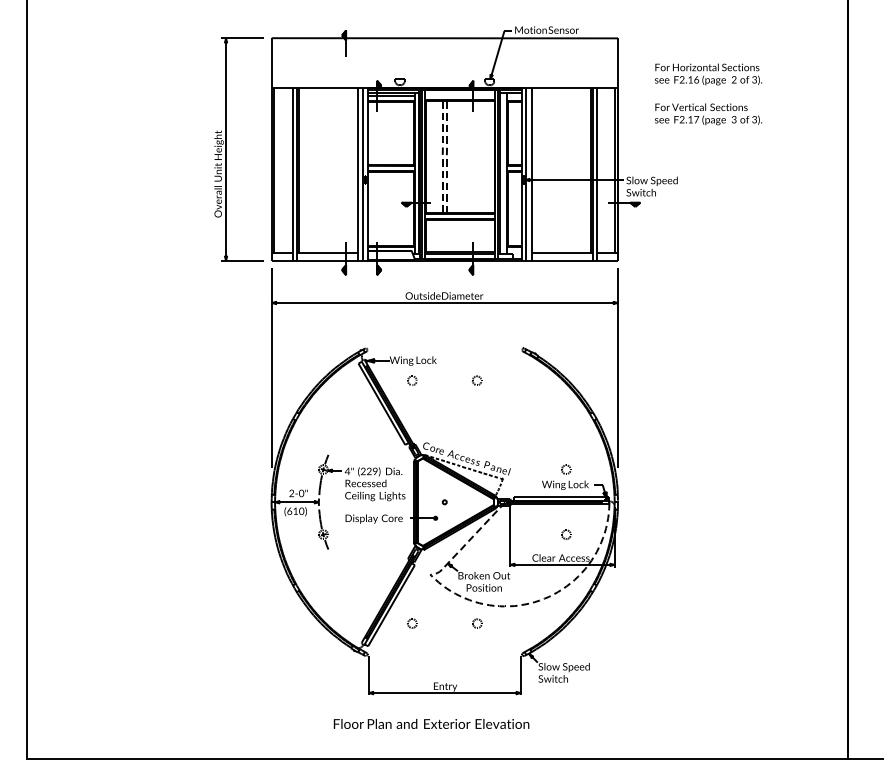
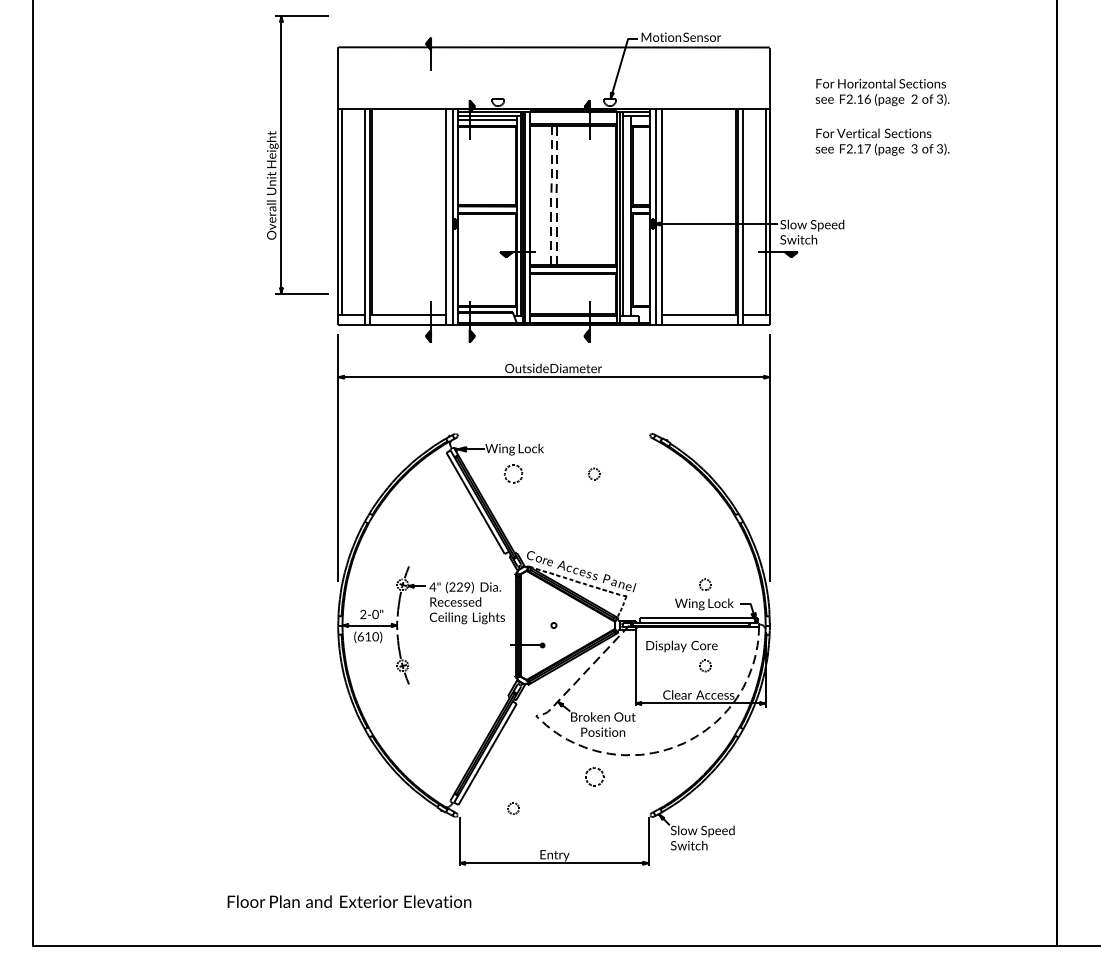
part: (226, 149) -> (281, 154), moved
part: (412, 381) -> (513, 474), size x1.6
text: (373, 519) -> (681, 646), moved
part: (412, 623) -> (513, 808), moved
part: (477, 623) -> (594, 776), size x1.6
text: (431, 723) -> (349, 901), moved

